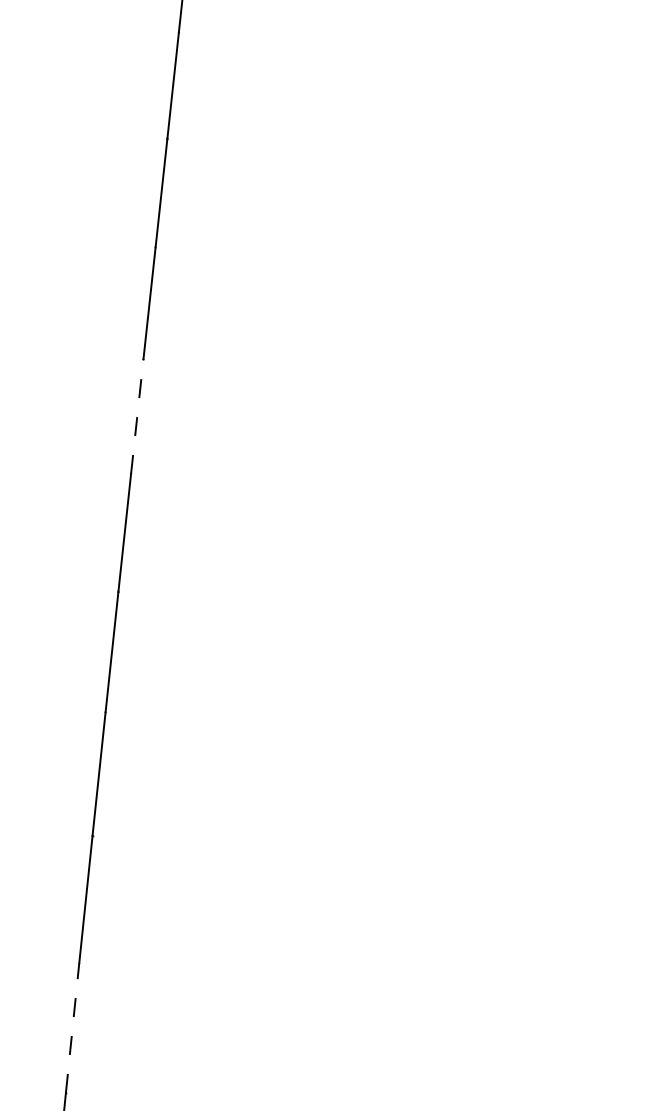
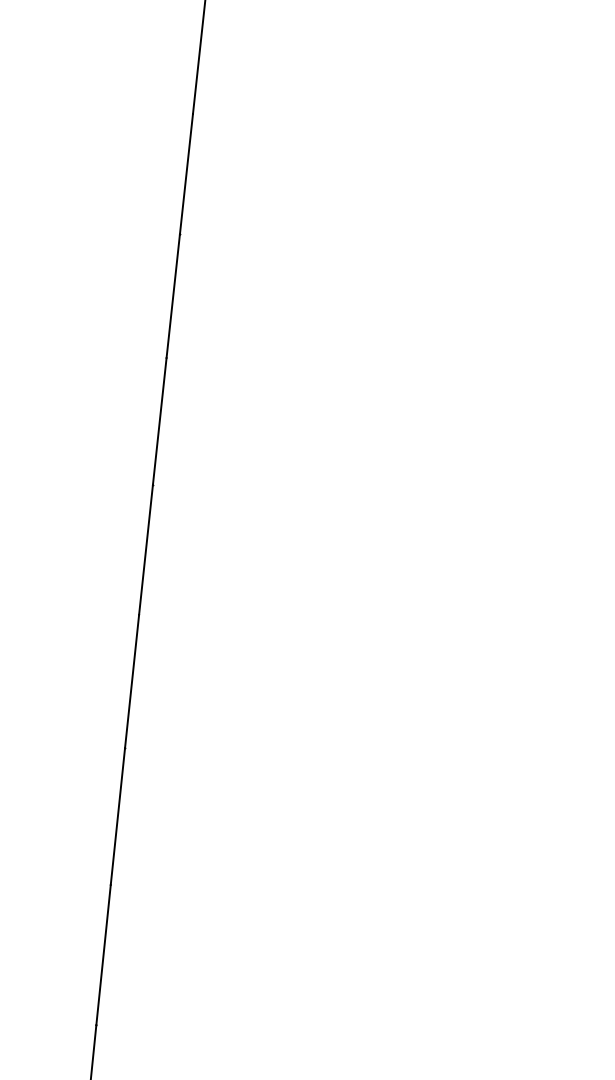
line: (137, 416) -> (173, 296), dashed -> solid
line: (72, 1027) -> (103, 954), dashed -> solid

